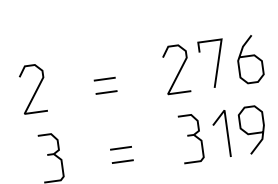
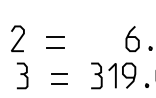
part: (194, 66) -> (103, 38), removed
part: (105, 86) -> (55, 42), size x1.6
part: (122, 155) -> (59, 79), size x1.4

